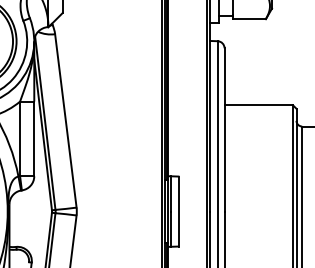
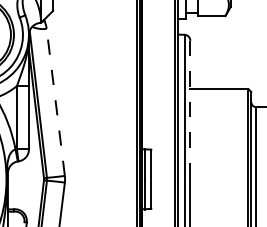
line: (65, 120) -> (55, 102), solid -> dashed
line: (224, 129) -> (190, 109), solid -> dashed

